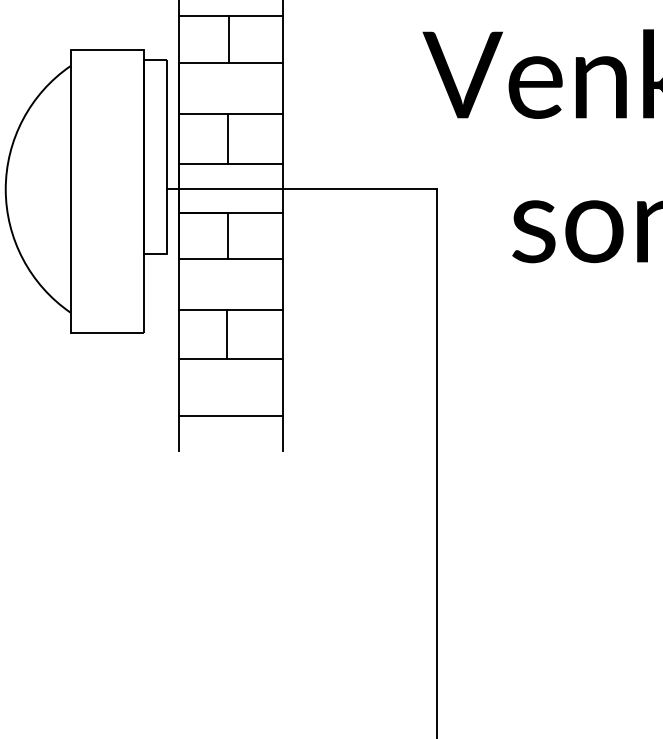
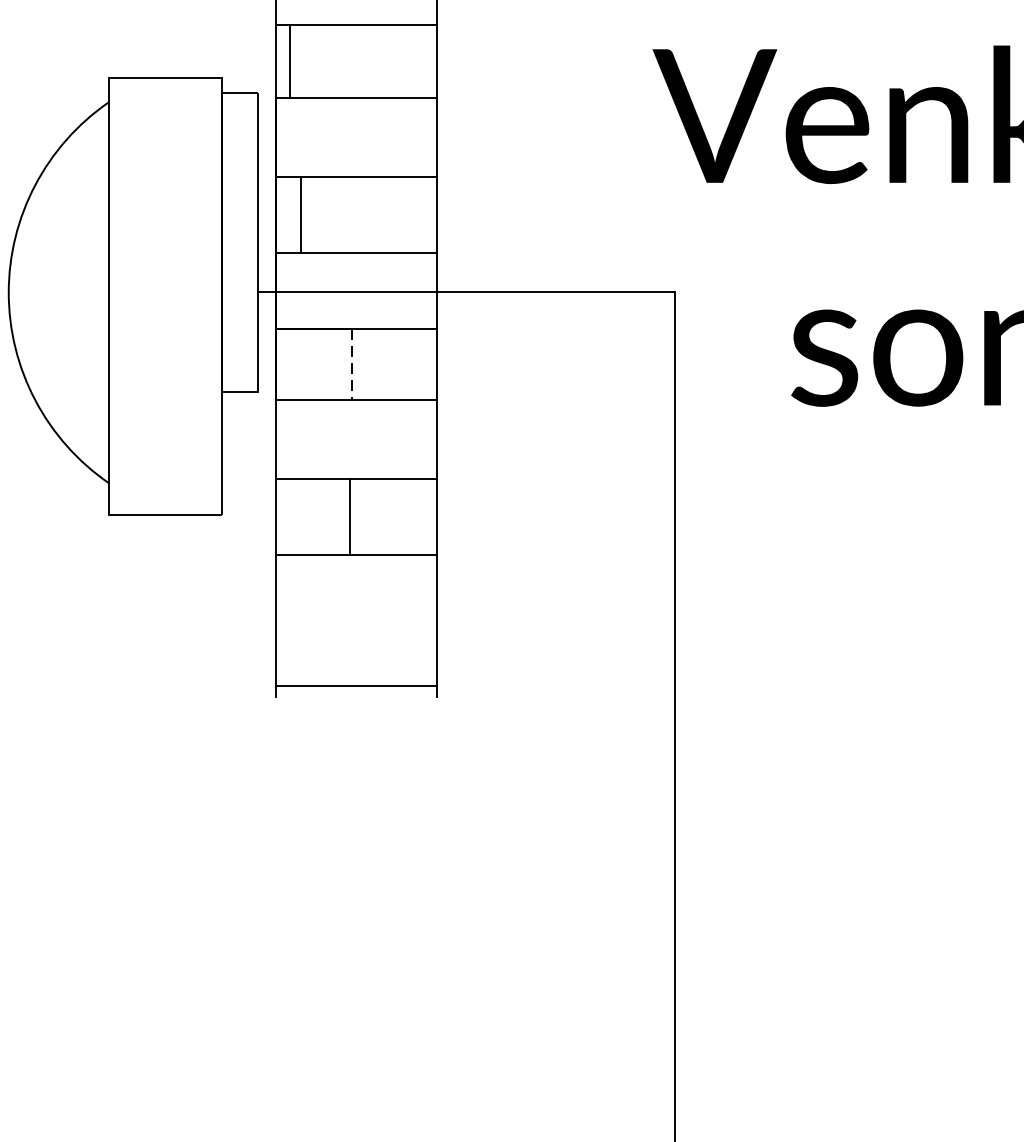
line: (228, 39) -> (289, 61), moved
line: (227, 138) -> (300, 214), moved
line: (227, 235) -> (351, 363), solid -> dashed
line: (230, 416) -> (355, 686), moved

